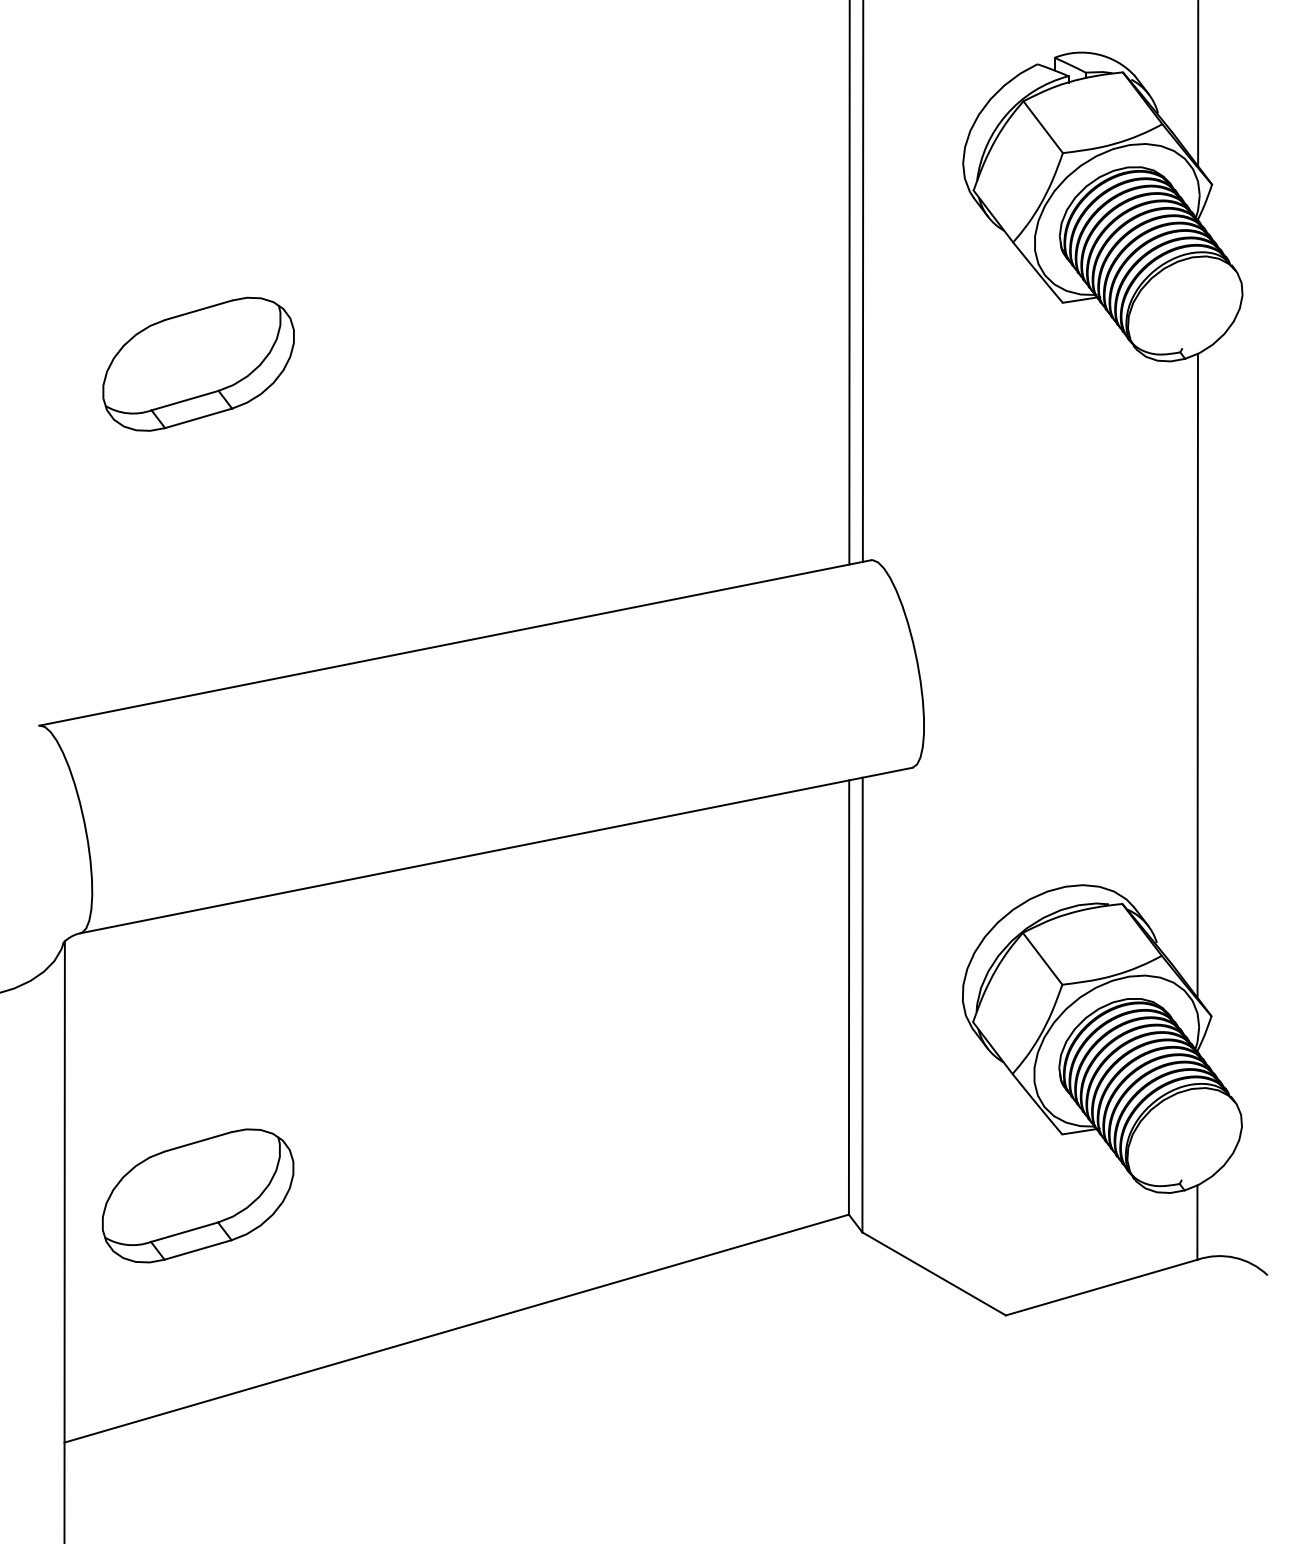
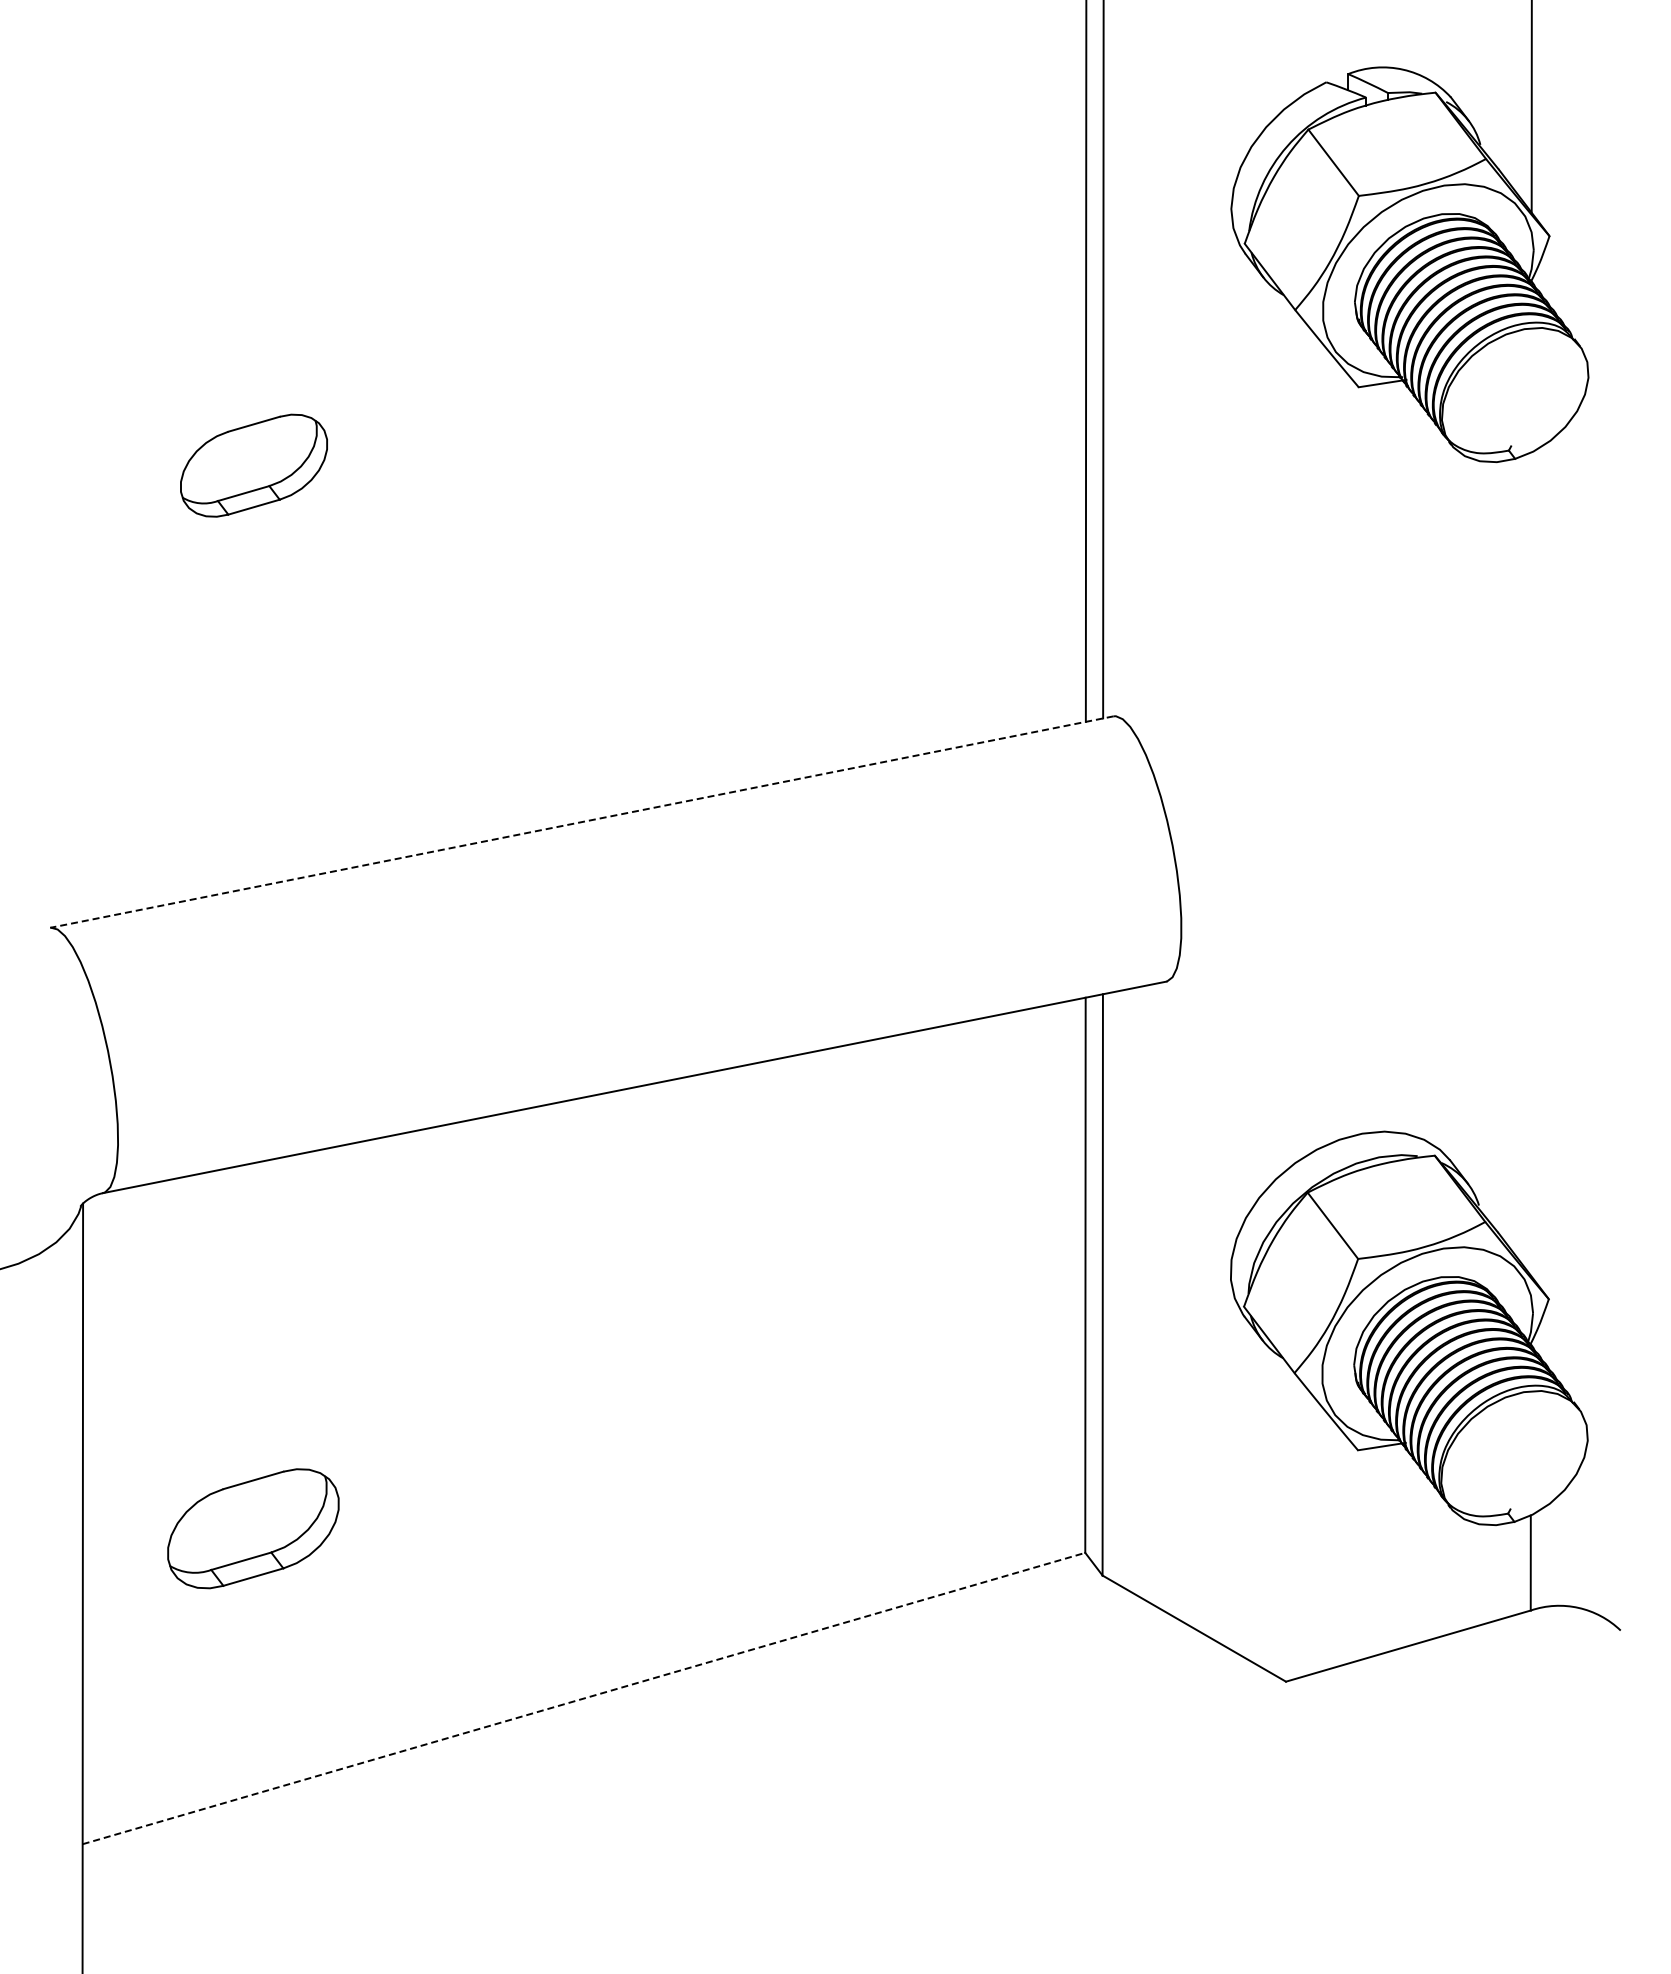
part: (198, 364) -> (253, 465), size x0.6
line: (454, 643) -> (581, 822), solid -> dashed
line: (1197, 675) -> (1530, 863), removed
part: (198, 1195) -> (253, 1528), size x0.7
line: (457, 1328) -> (584, 1698), solid -> dashed

